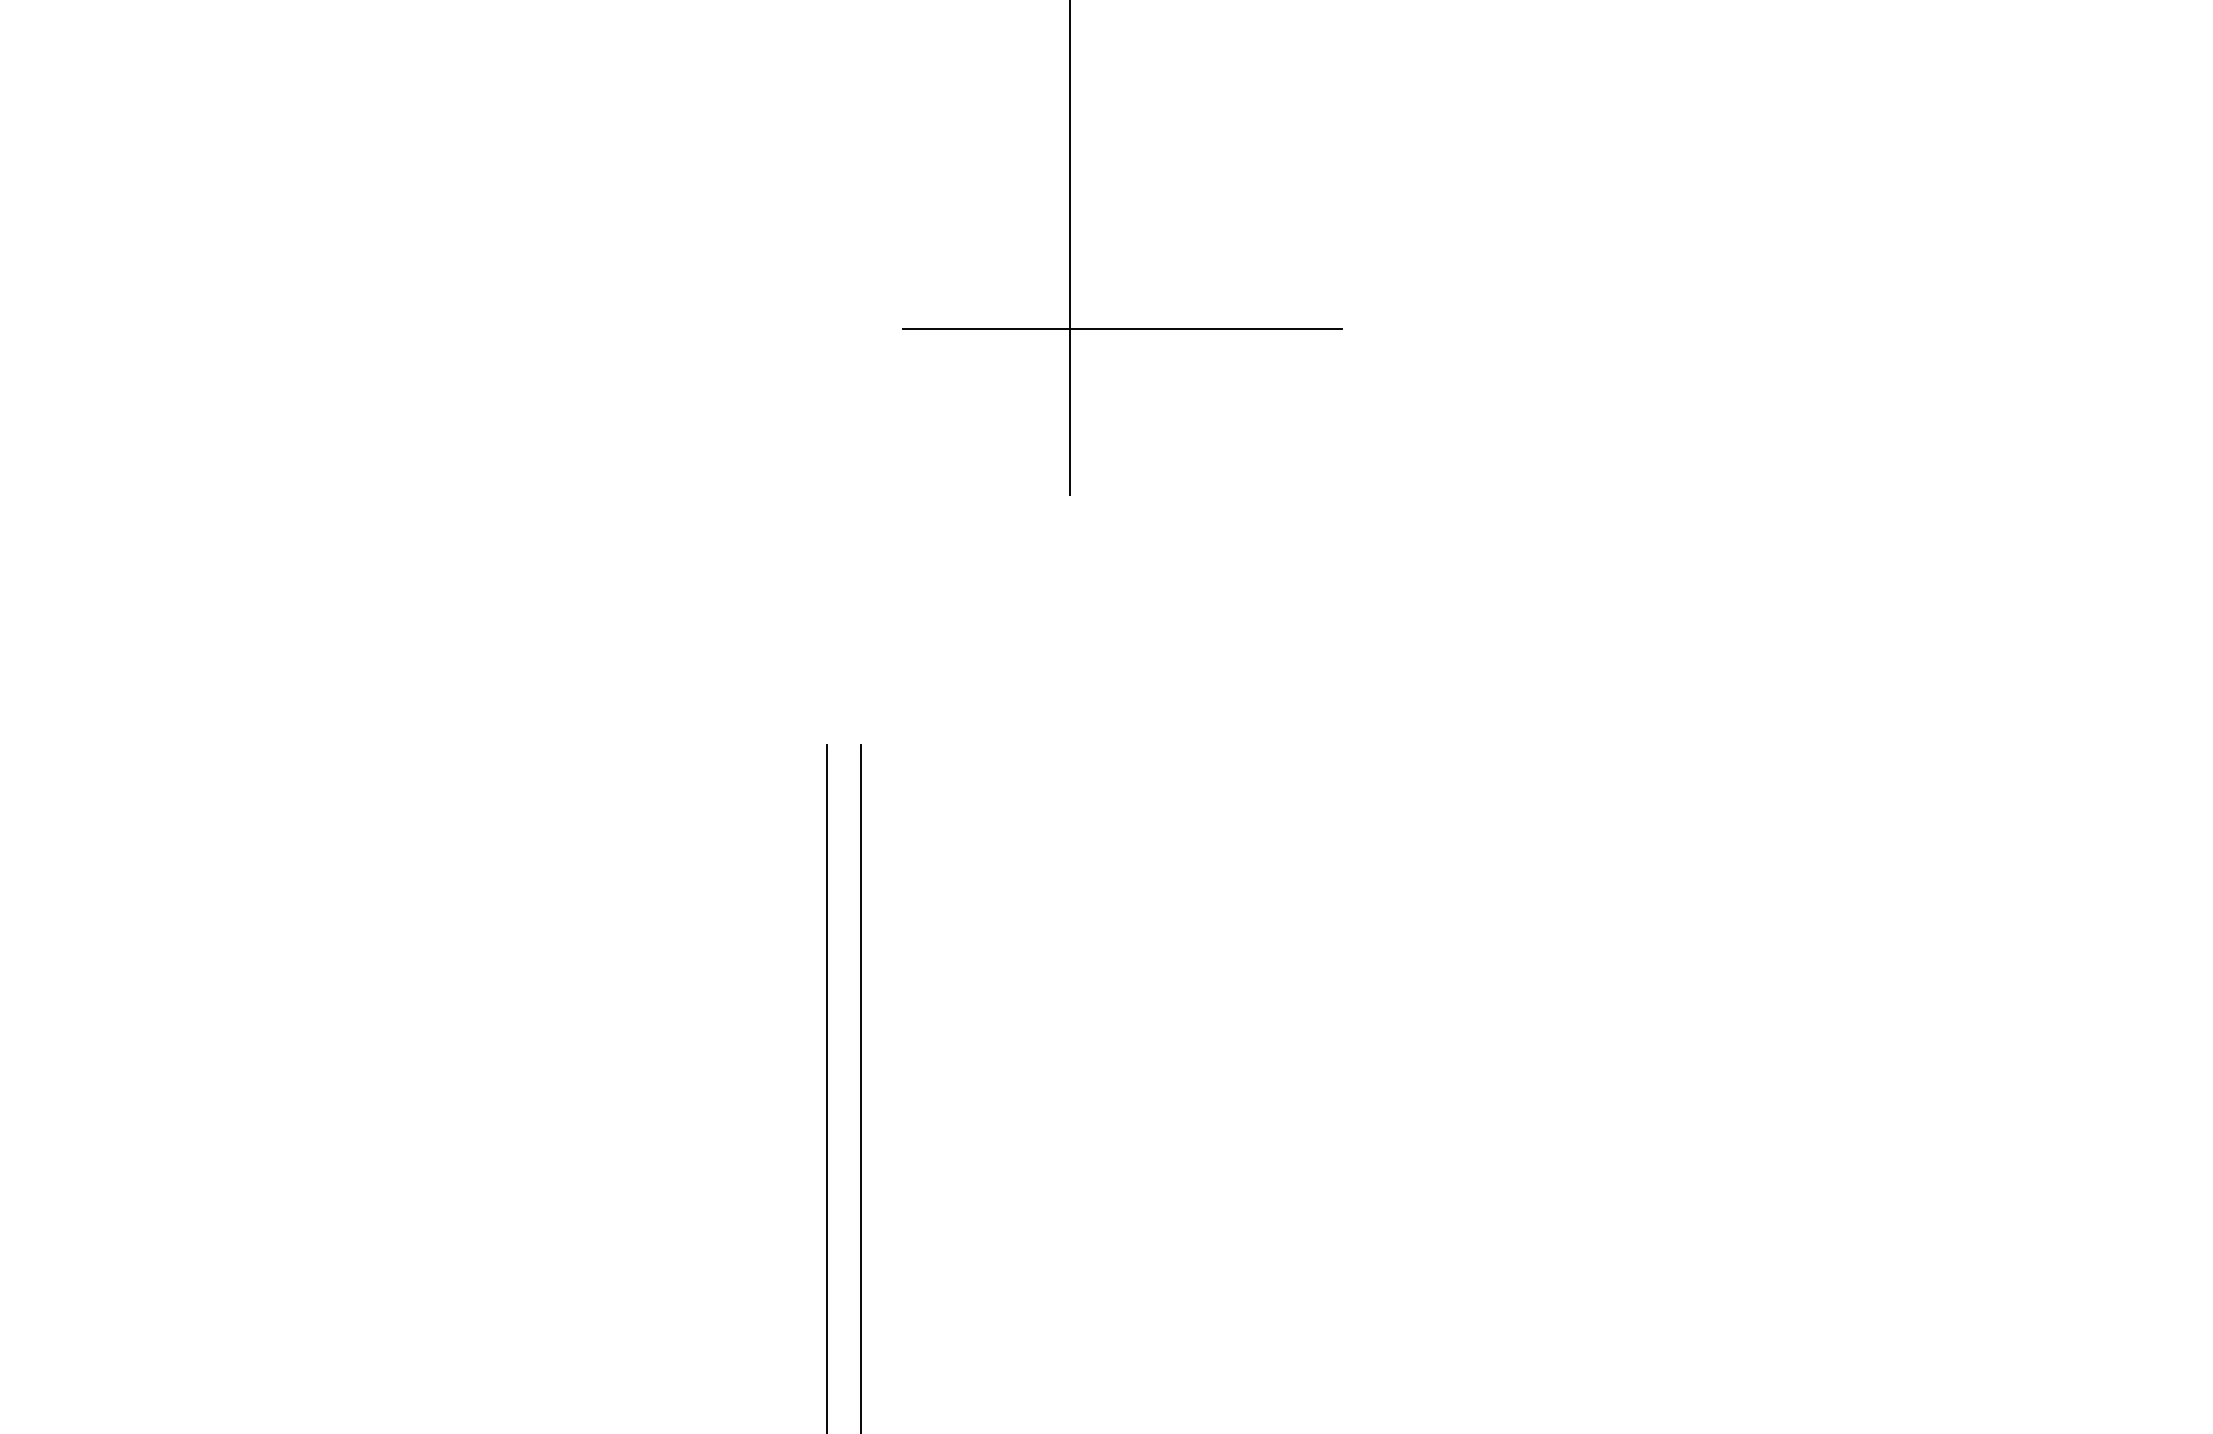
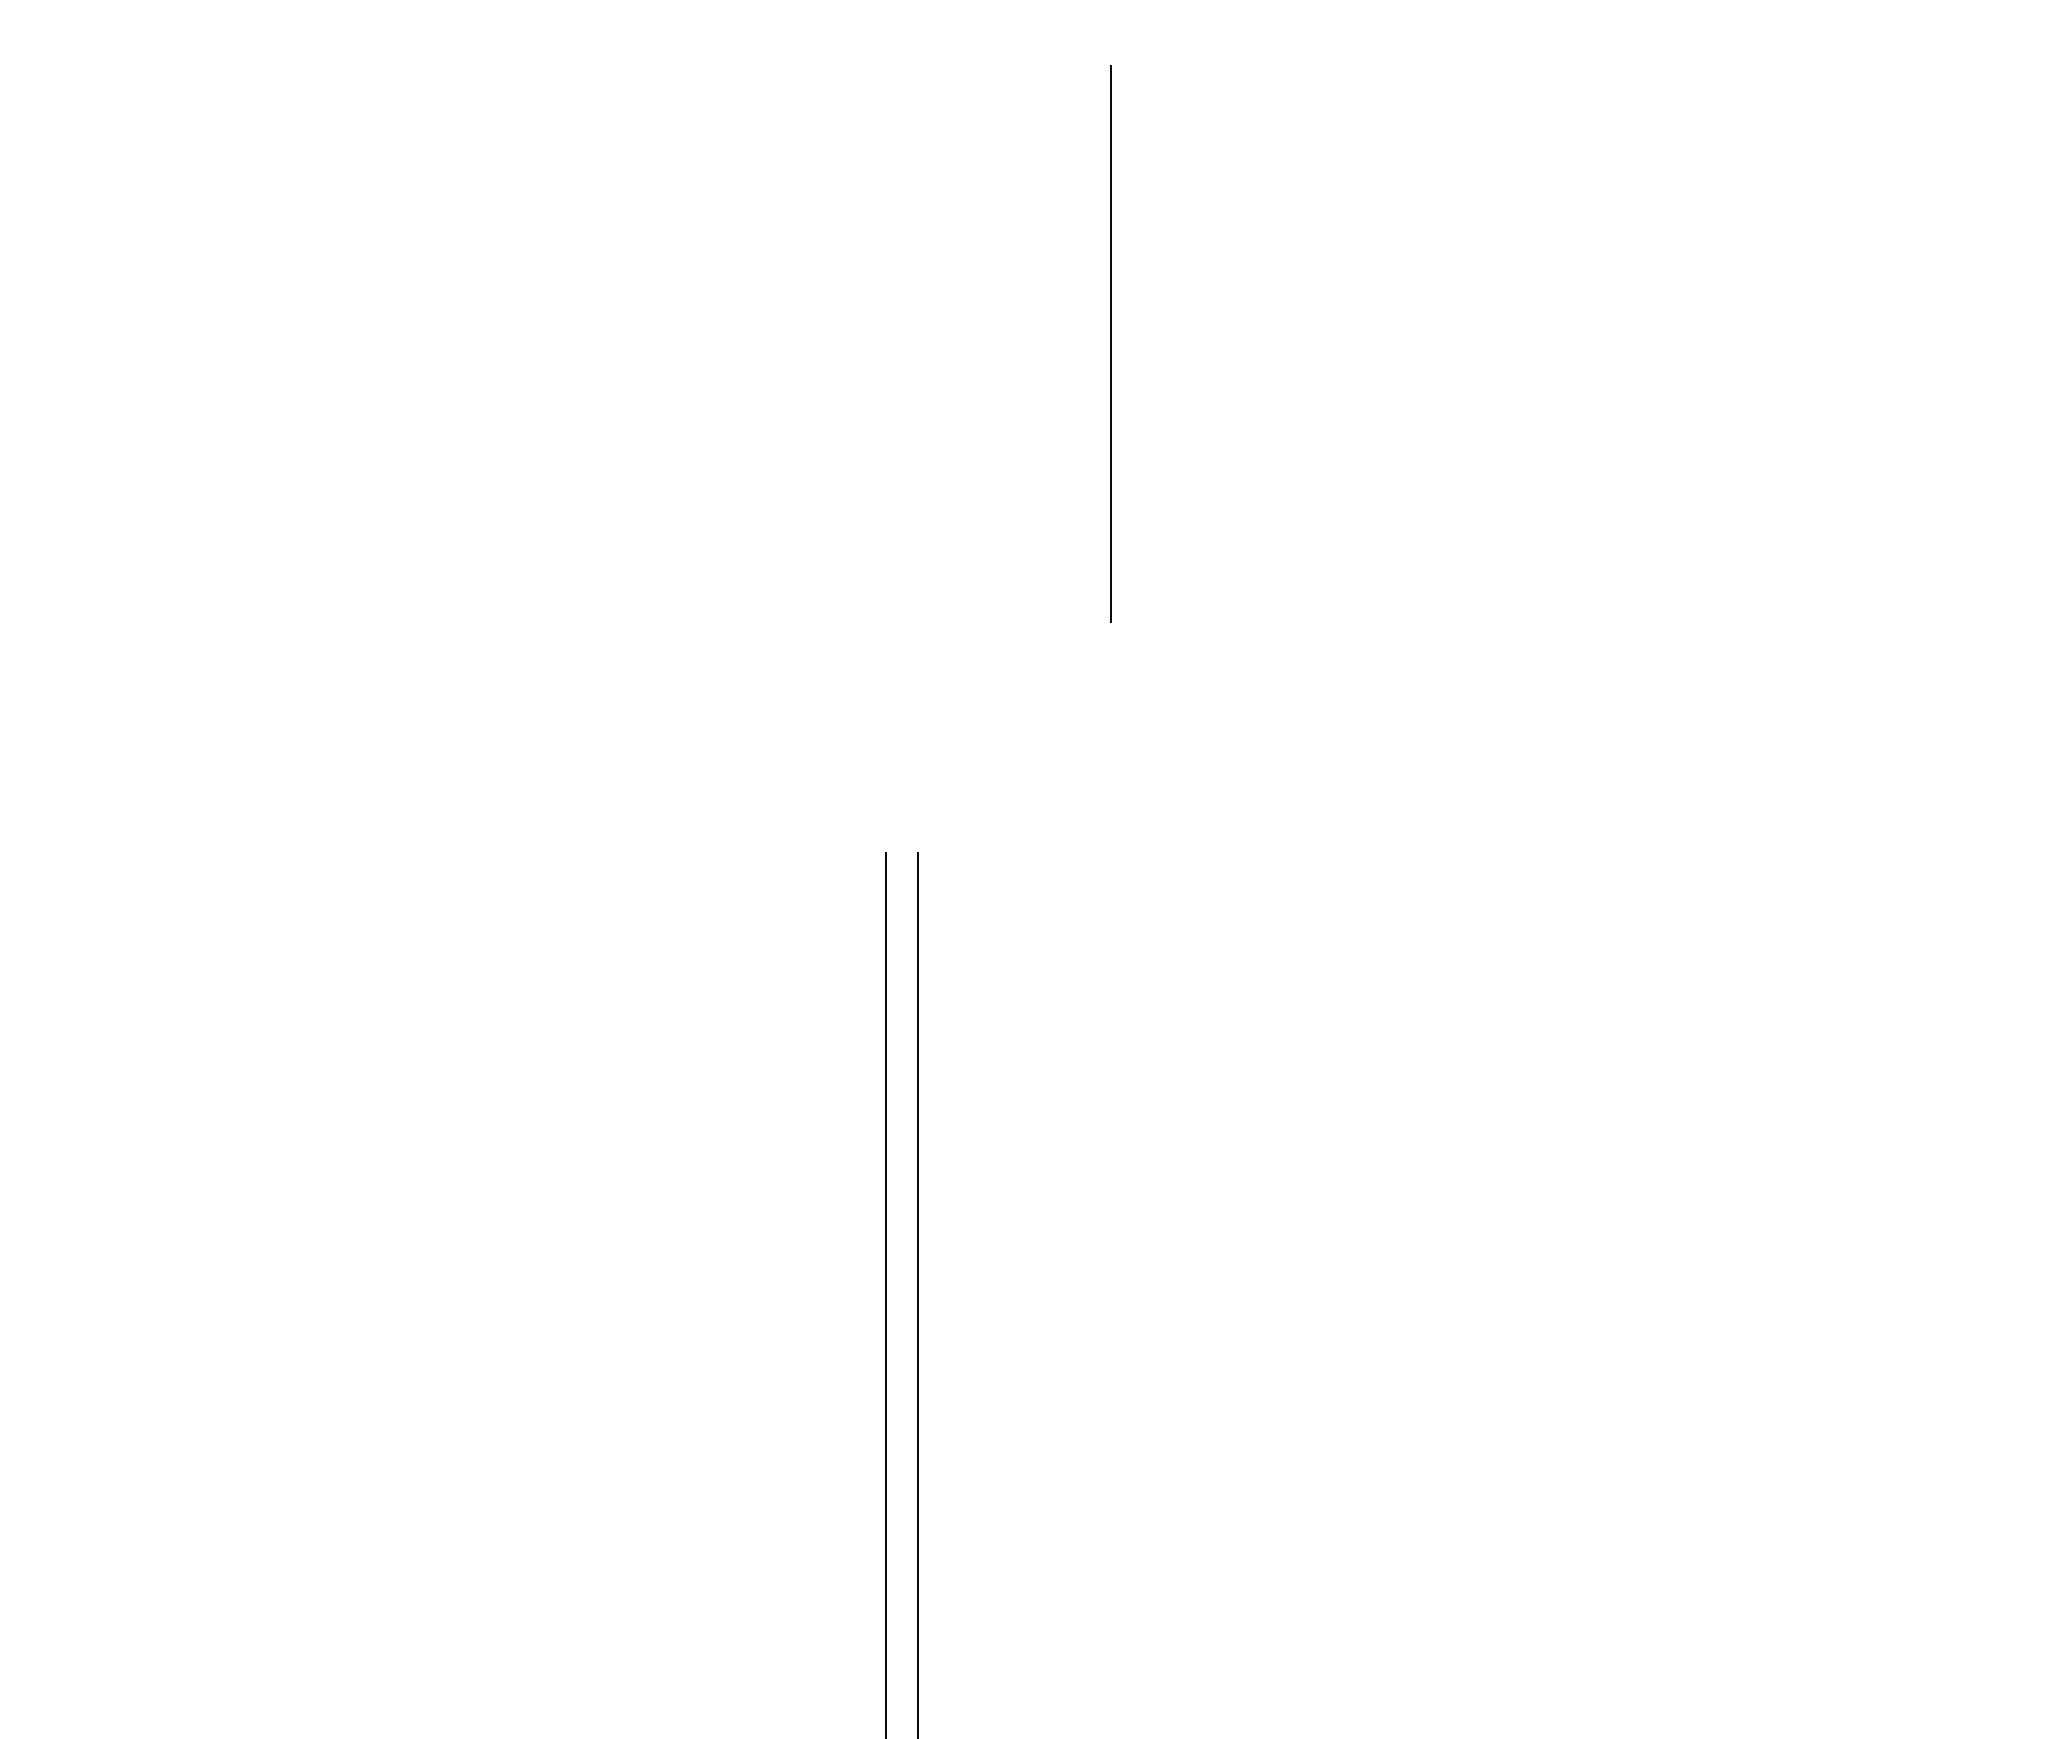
line: (1121, 329) -> (1158, 469), removed

